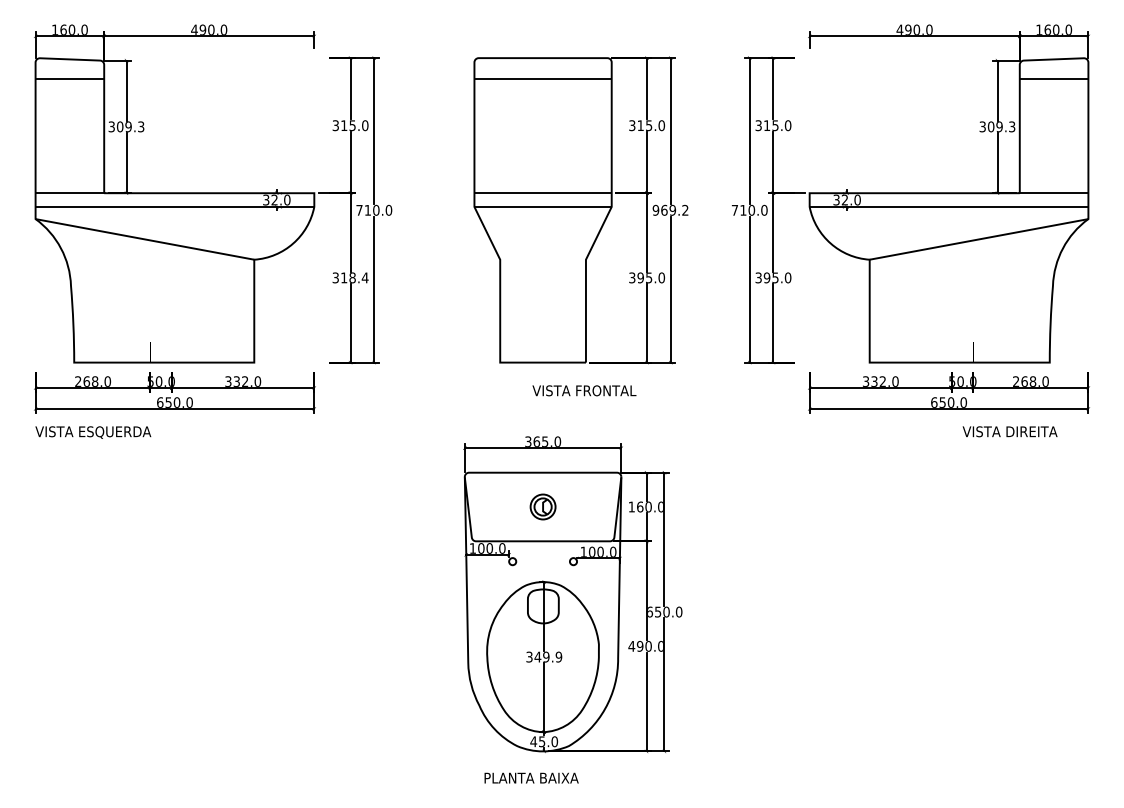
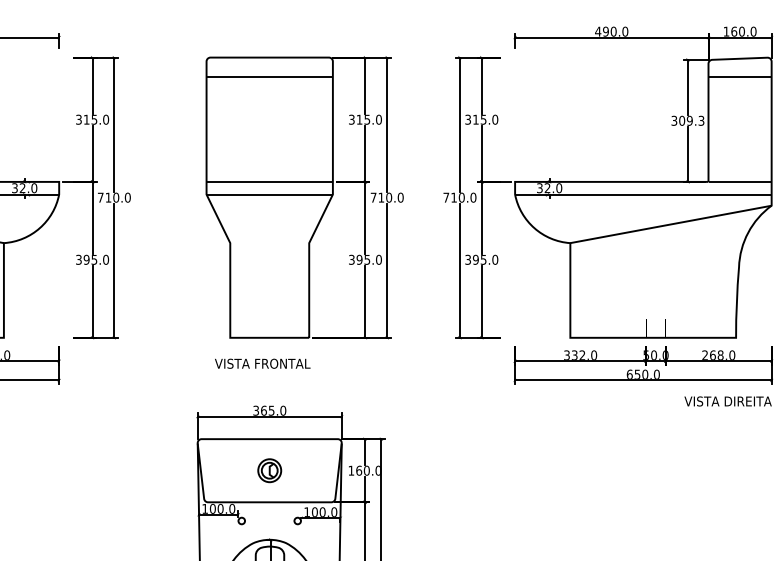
text: (670, 209) -> (387, 196), 969.2 -> 710.0
text: (354, 277) -> (96, 259), 318.4 -> 395.0
text: (584, 390) -> (262, 363), moved
text: (1009, 431) -> (727, 401), moved

